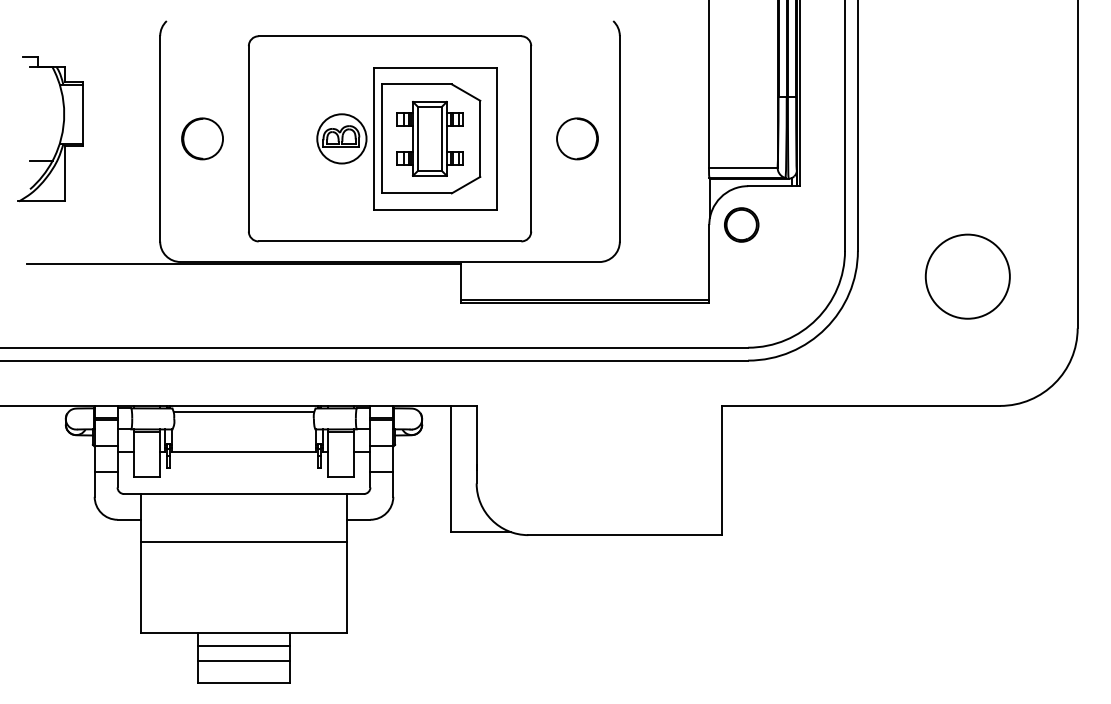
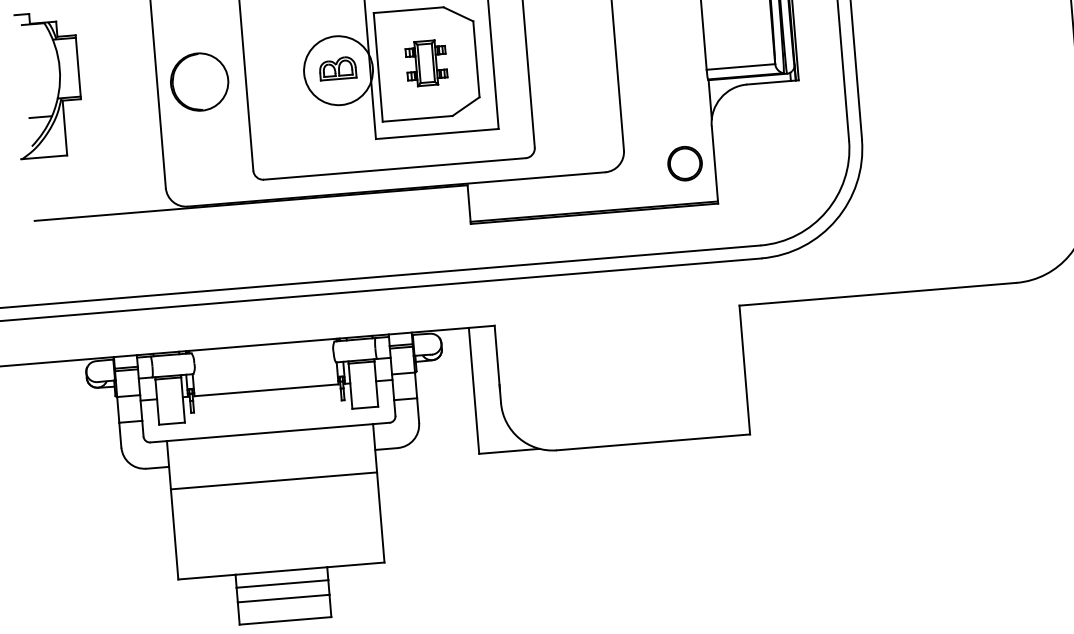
part: (202, 138) -> (199, 81), size x1.4
circle: (341, 138) -> (338, 70), size x1.4
part: (429, 138) -> (425, 63), size x0.6
part: (577, 138) -> (573, 50), removed
part: (741, 224) -> (684, 163), moved
circle: (967, 276) -> (973, 156), removed
line: (243, 412) -> (262, 351), removed

